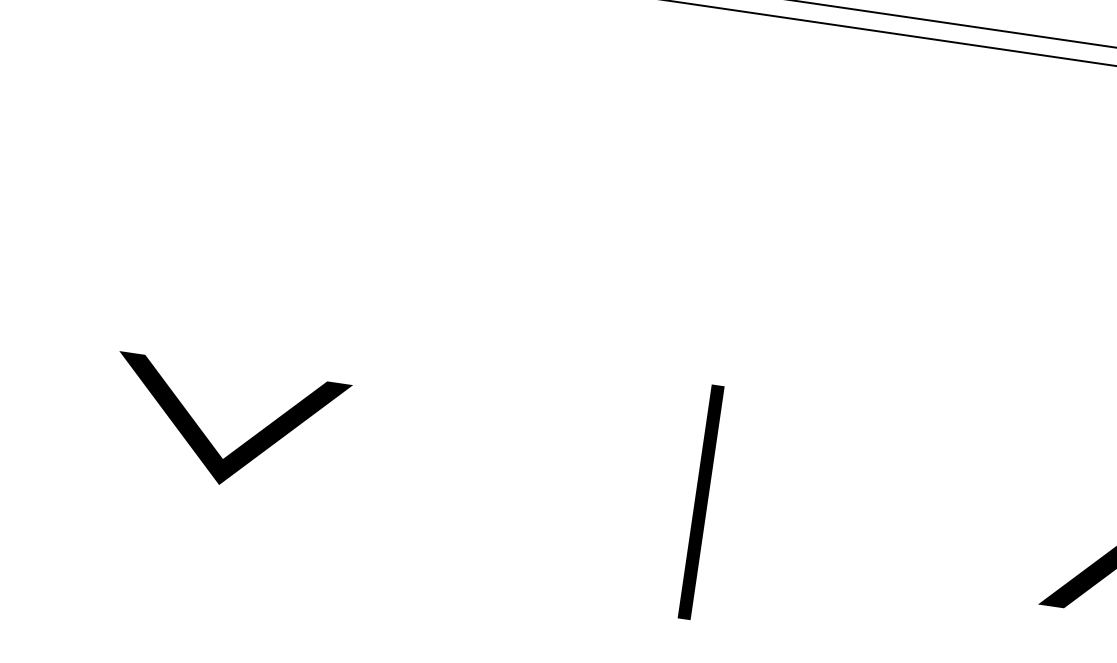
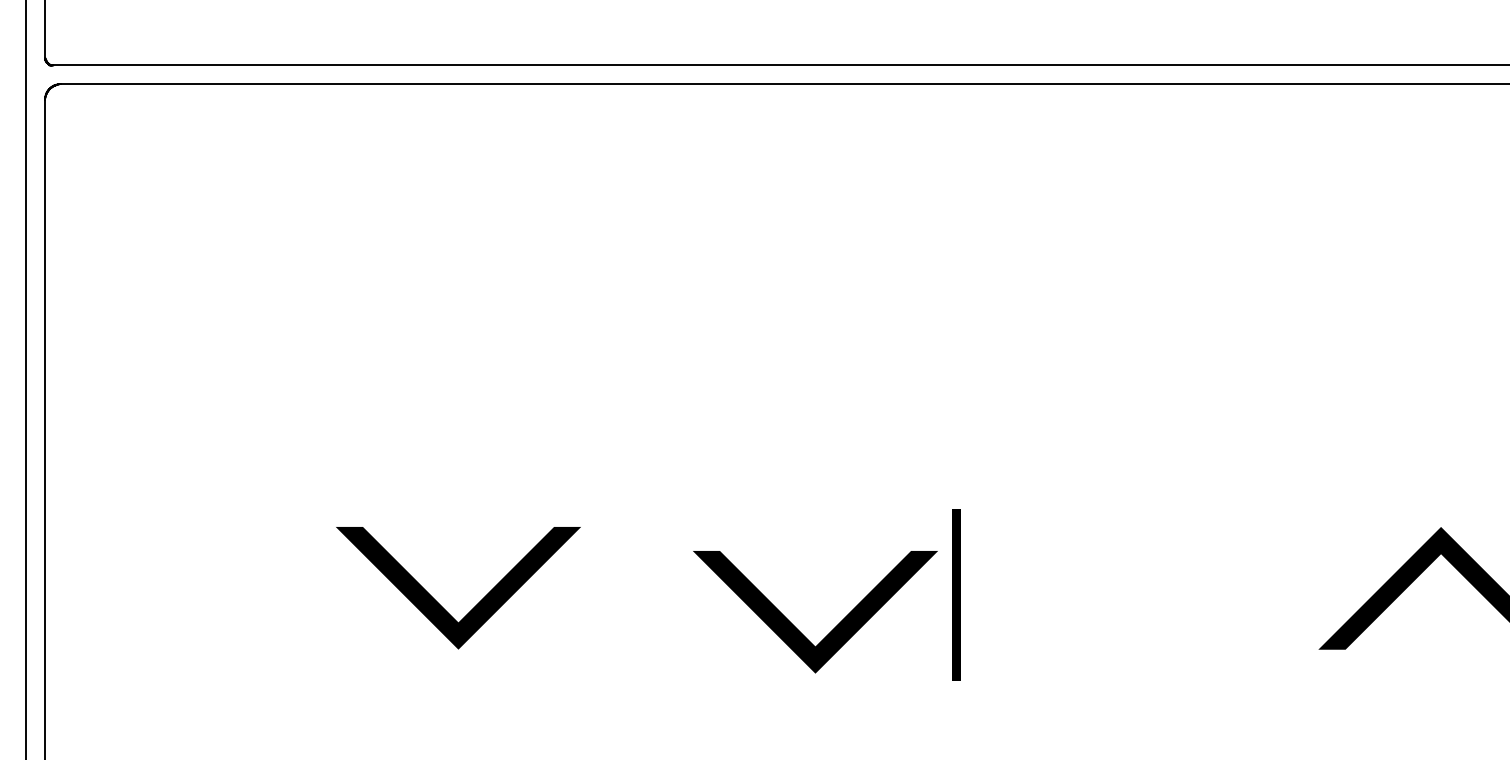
part: (701, 501) -> (956, 594), size x0.7
part: (545, 513) -> (798, 629), added

